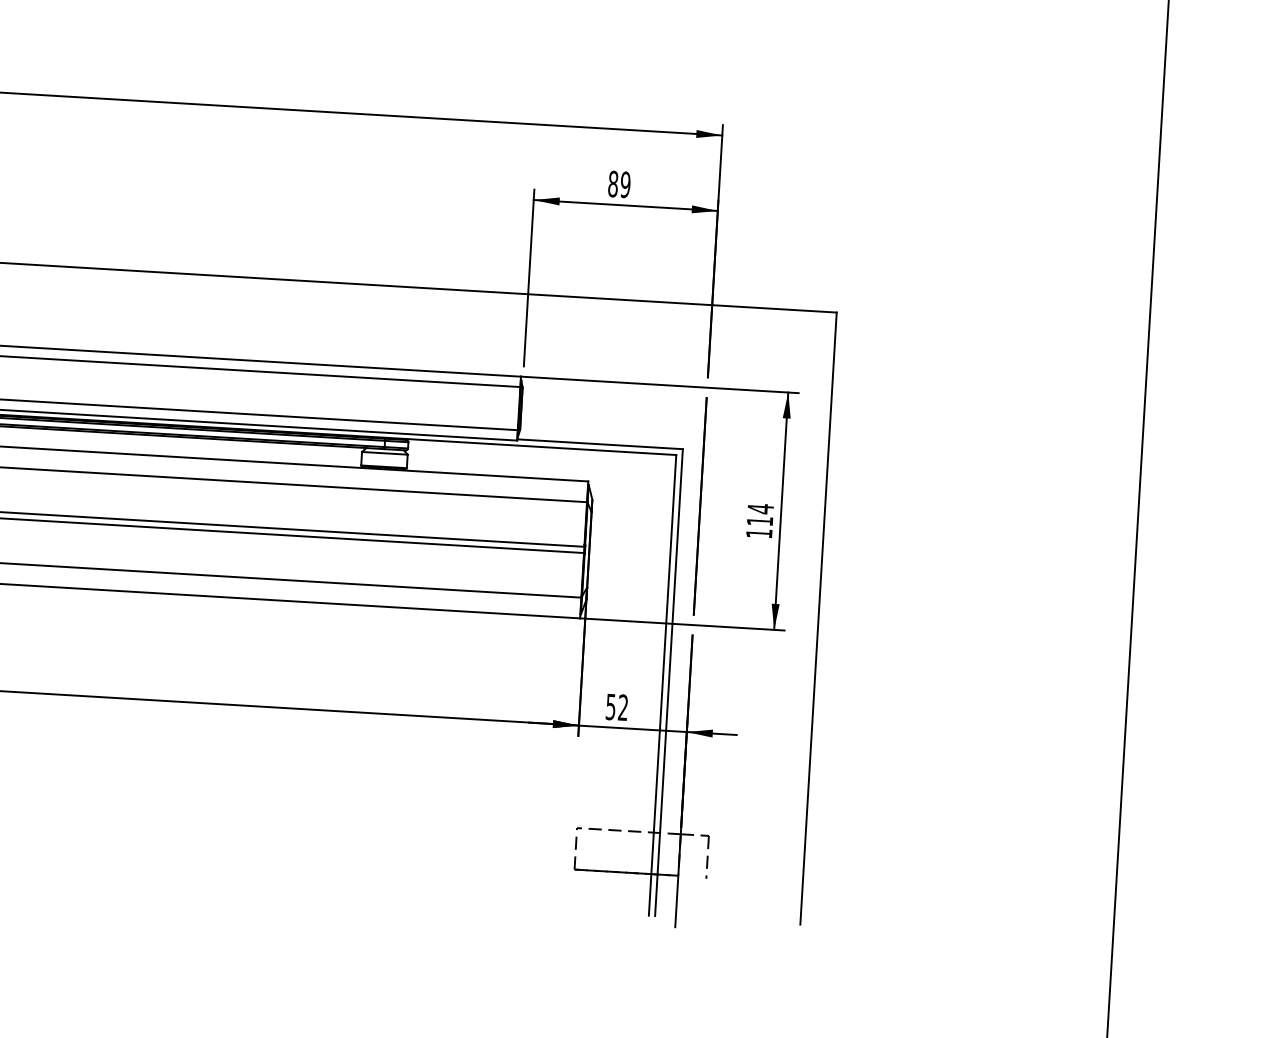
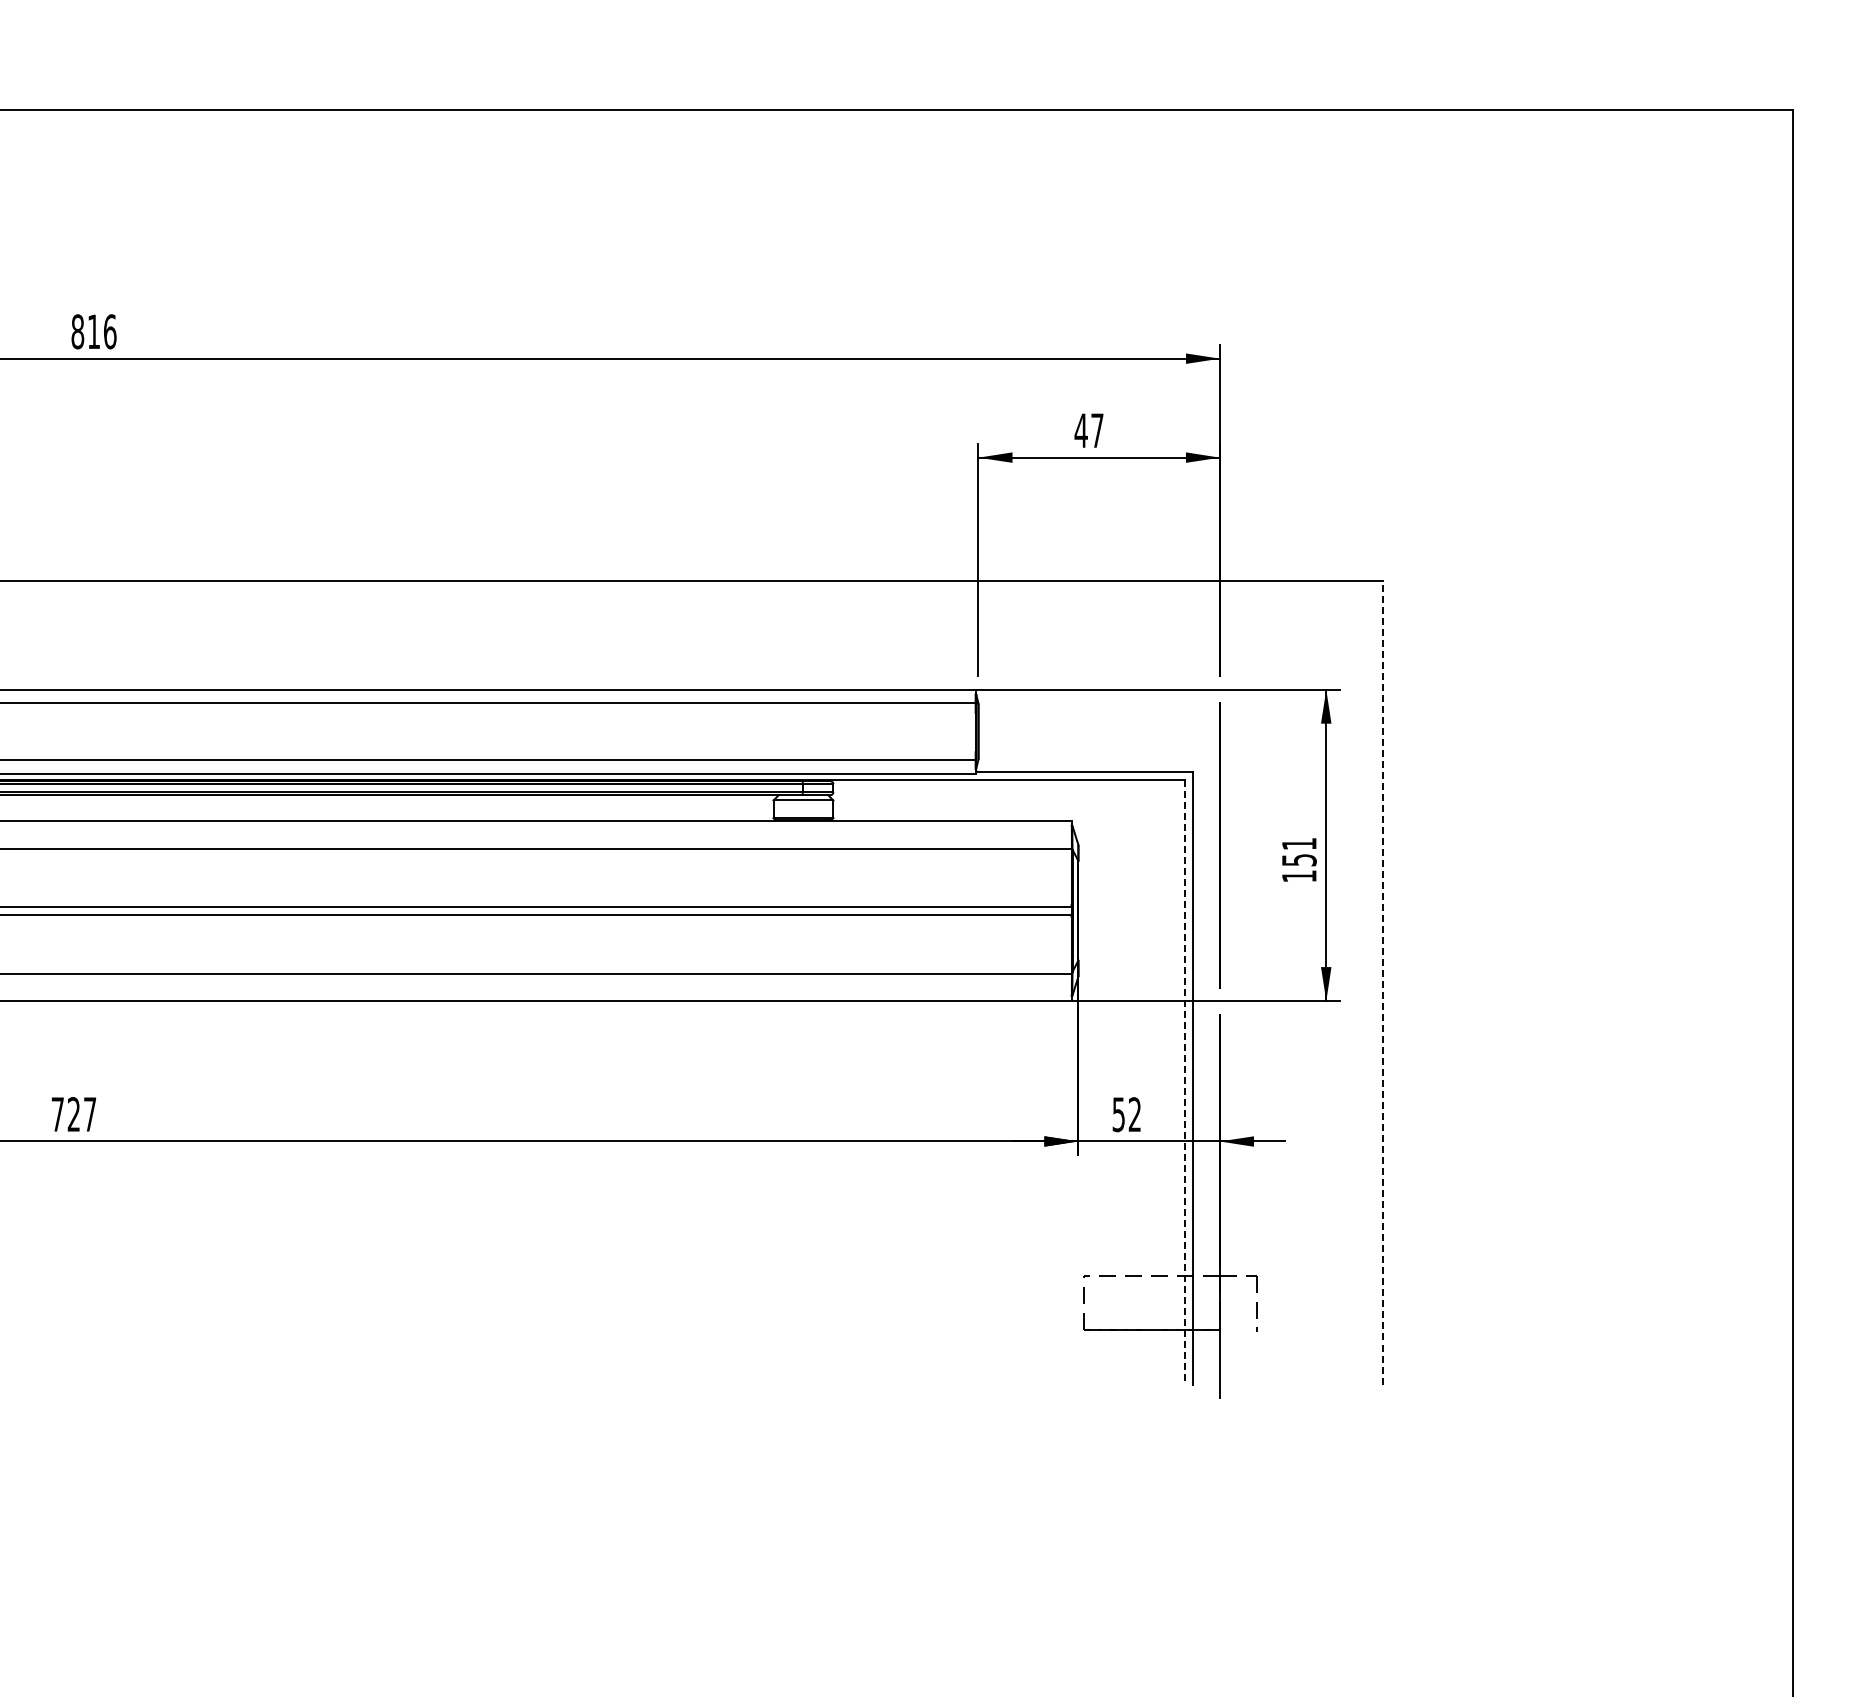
text: (618, 184) -> (1088, 430), 89 -> 47
text: (760, 514) -> (1299, 851), 114 -> 151
line: (818, 618) -> (1383, 982), solid -> dashed
line: (662, 685) -> (1184, 1082), solid -> dashed

